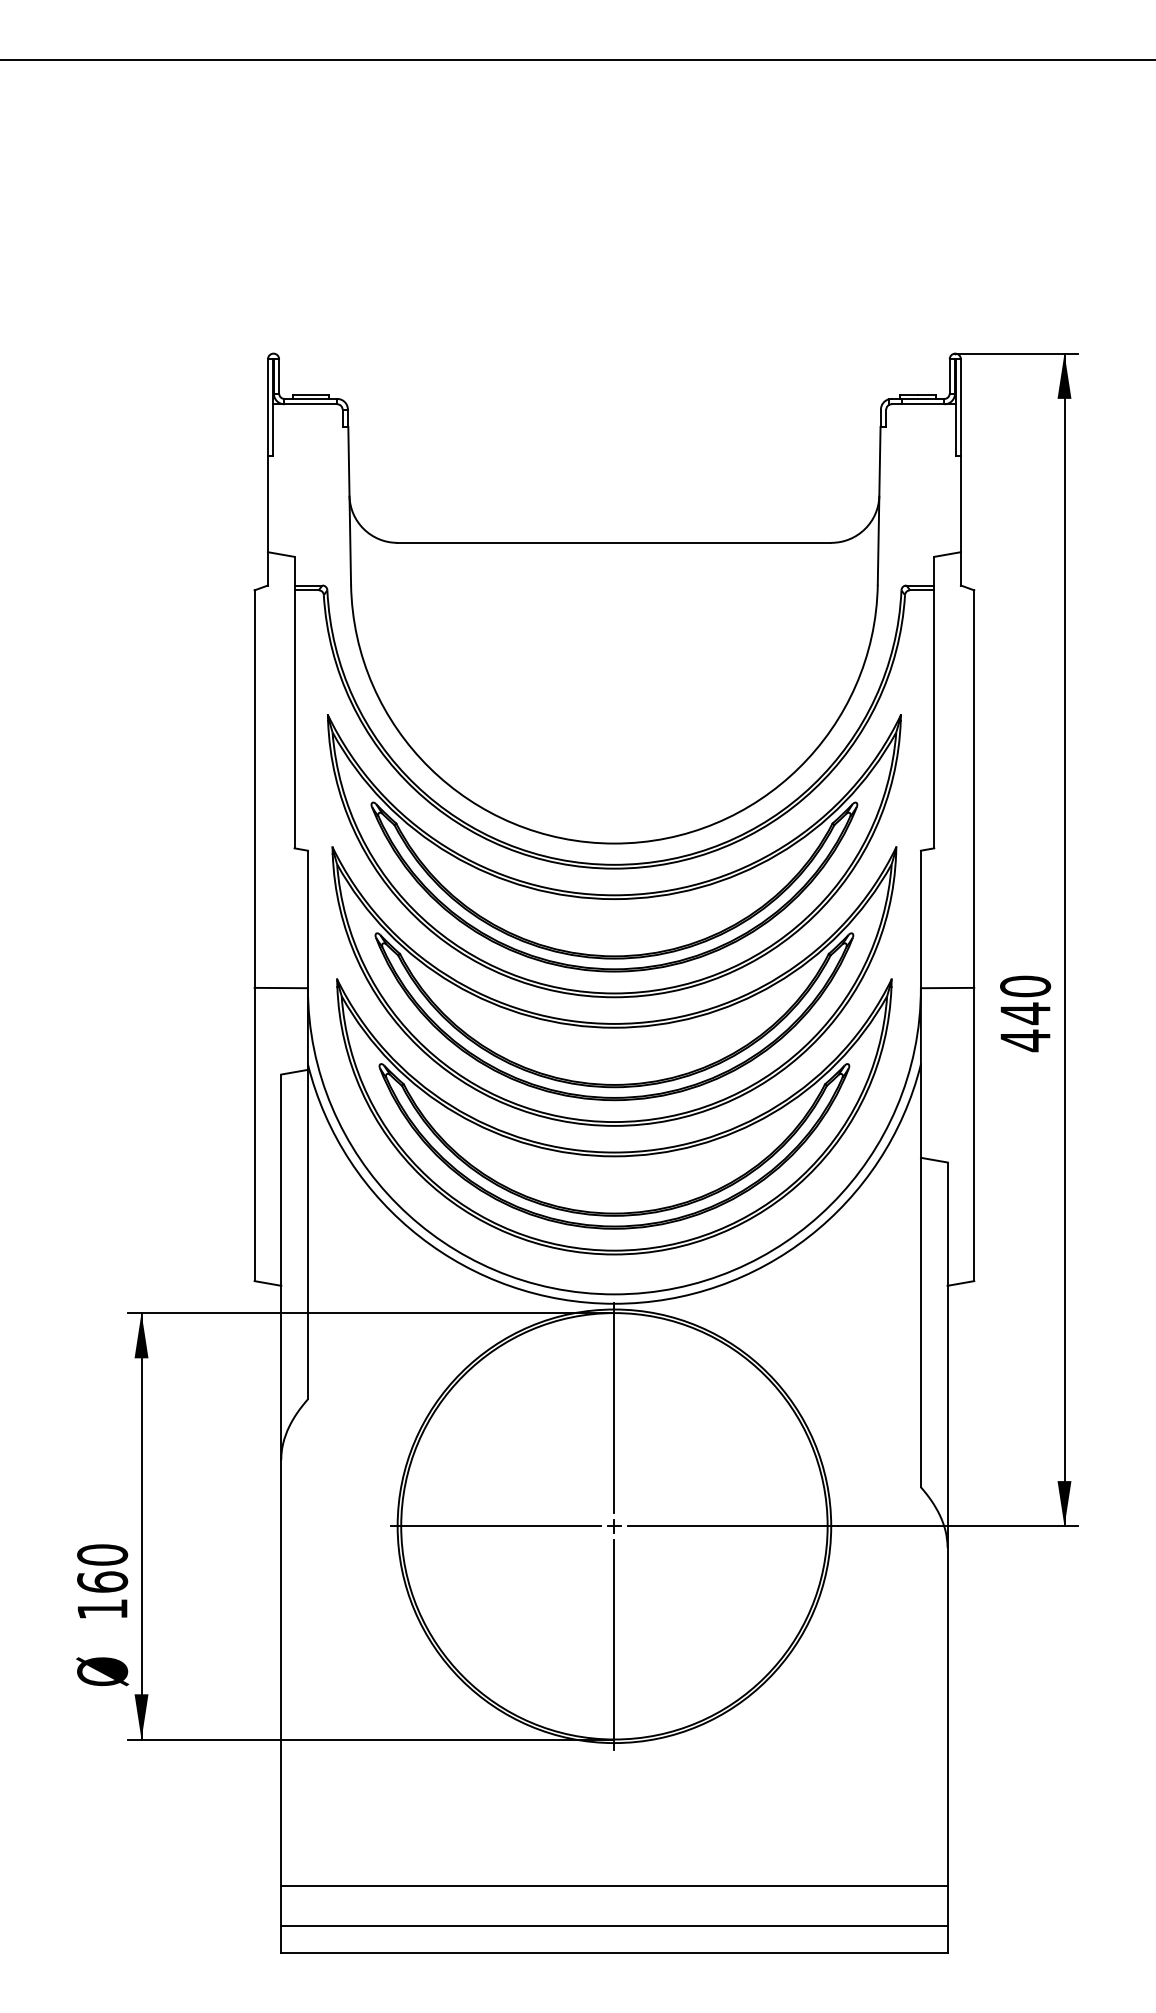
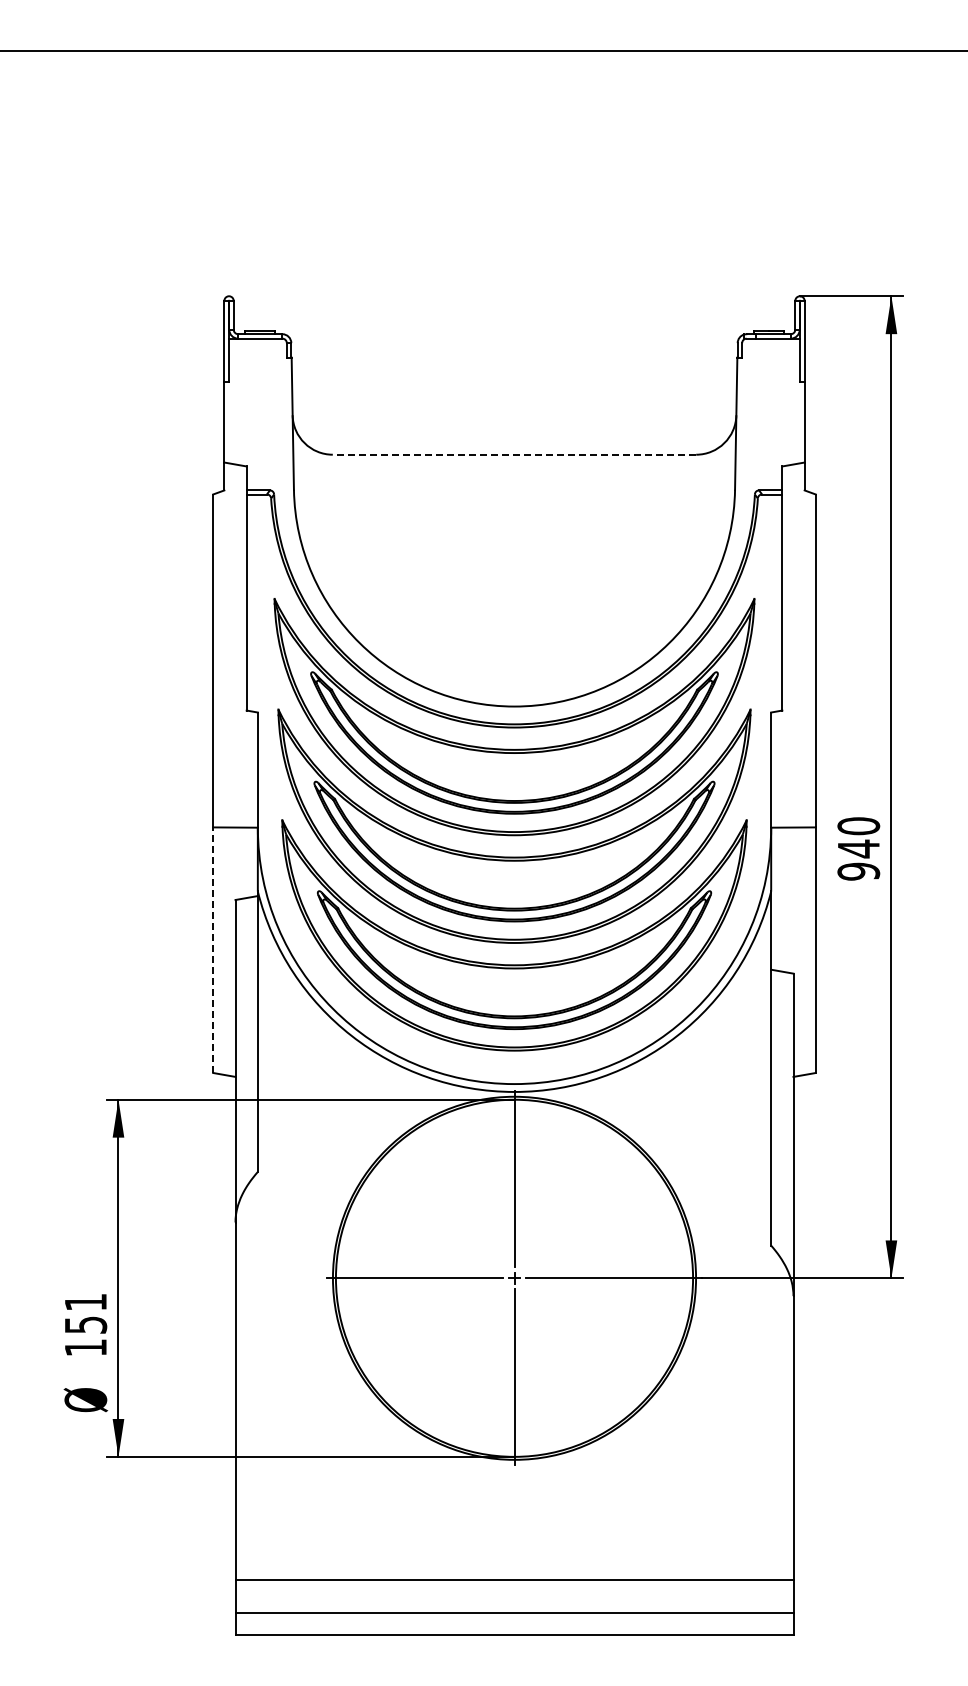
line: (614, 542) -> (514, 454), solid -> dashed
text: (1025, 1040) -> (858, 871), 440 -> 940
line: (254, 1134) -> (213, 950), solid -> dashed
text: (102, 1568) -> (85, 1313), 160 -> 151

